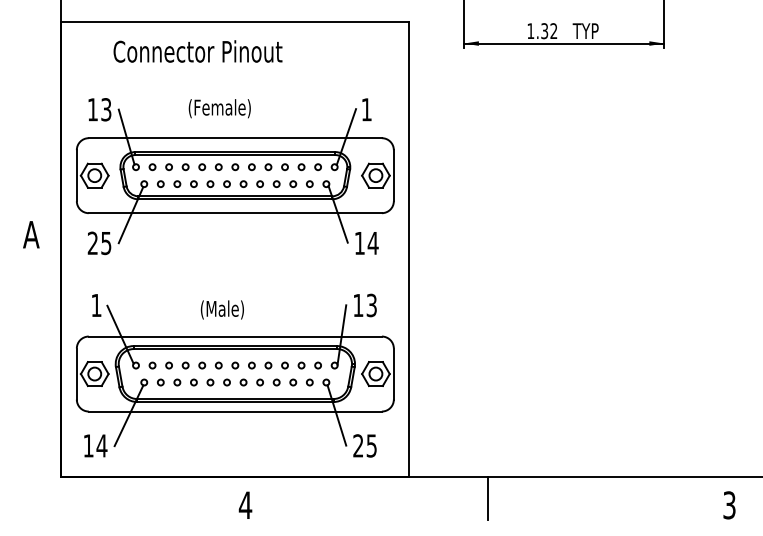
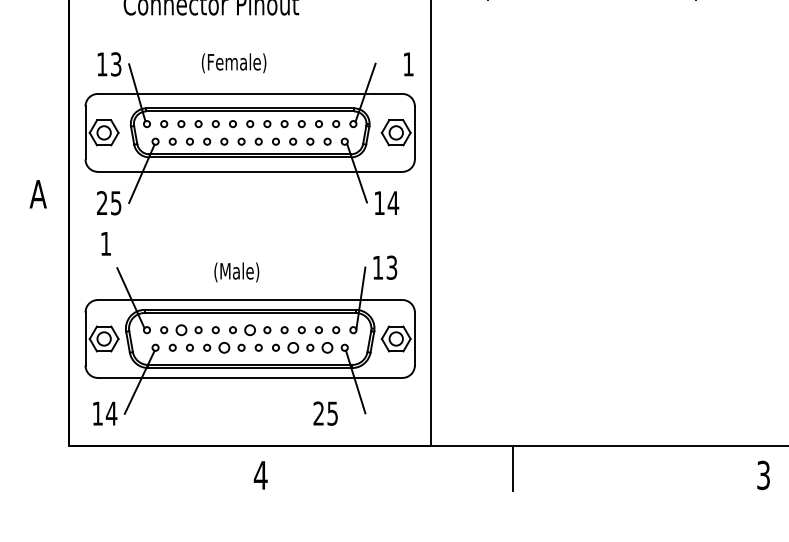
text: (366, 109) -> (408, 64), moved
text: (96, 305) -> (105, 243), moved
circle: (168, 365) -> (180, 330), size x1.6
circle: (235, 365) -> (250, 330), size x1.6
circle: (210, 382) -> (224, 347), size x1.6
circle: (276, 382) -> (292, 347), size x1.6
circle: (309, 382) -> (327, 347), size x1.6
text: (364, 445) -> (325, 413), moved

